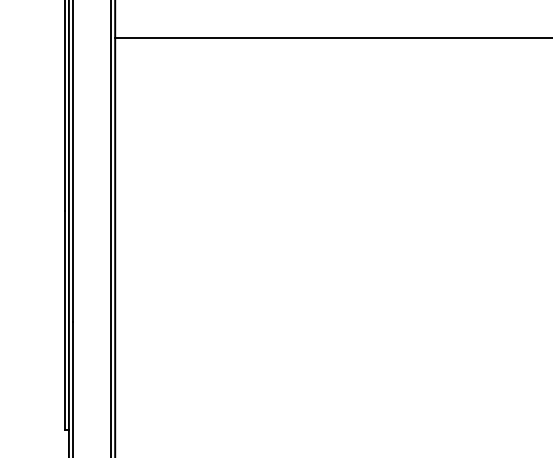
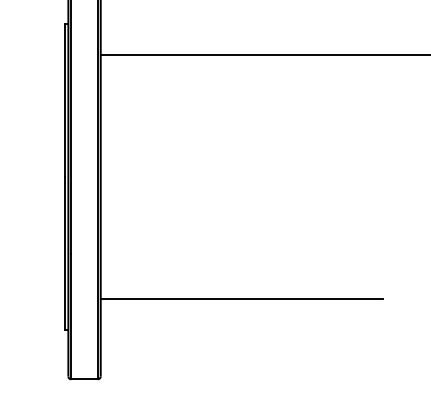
line: (316, 384) -> (241, 298), added

